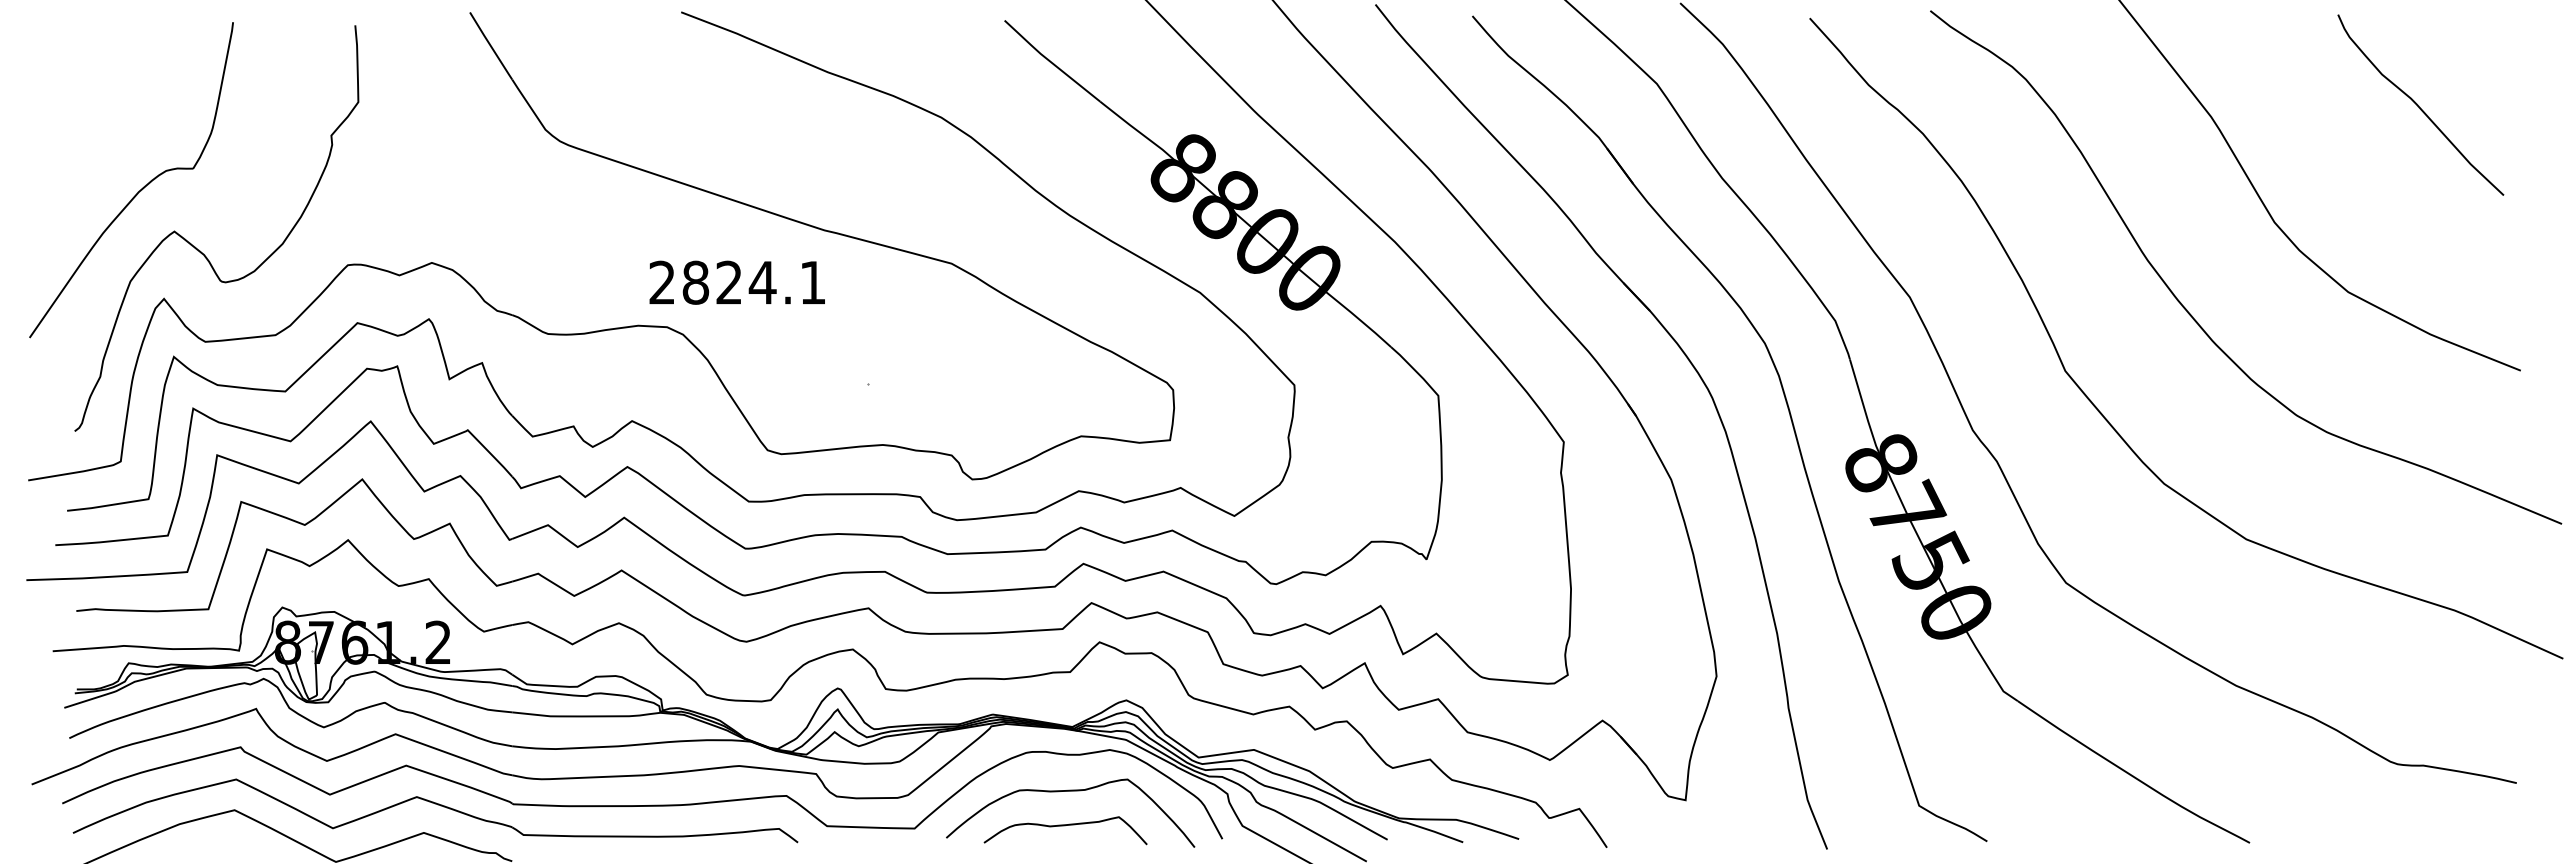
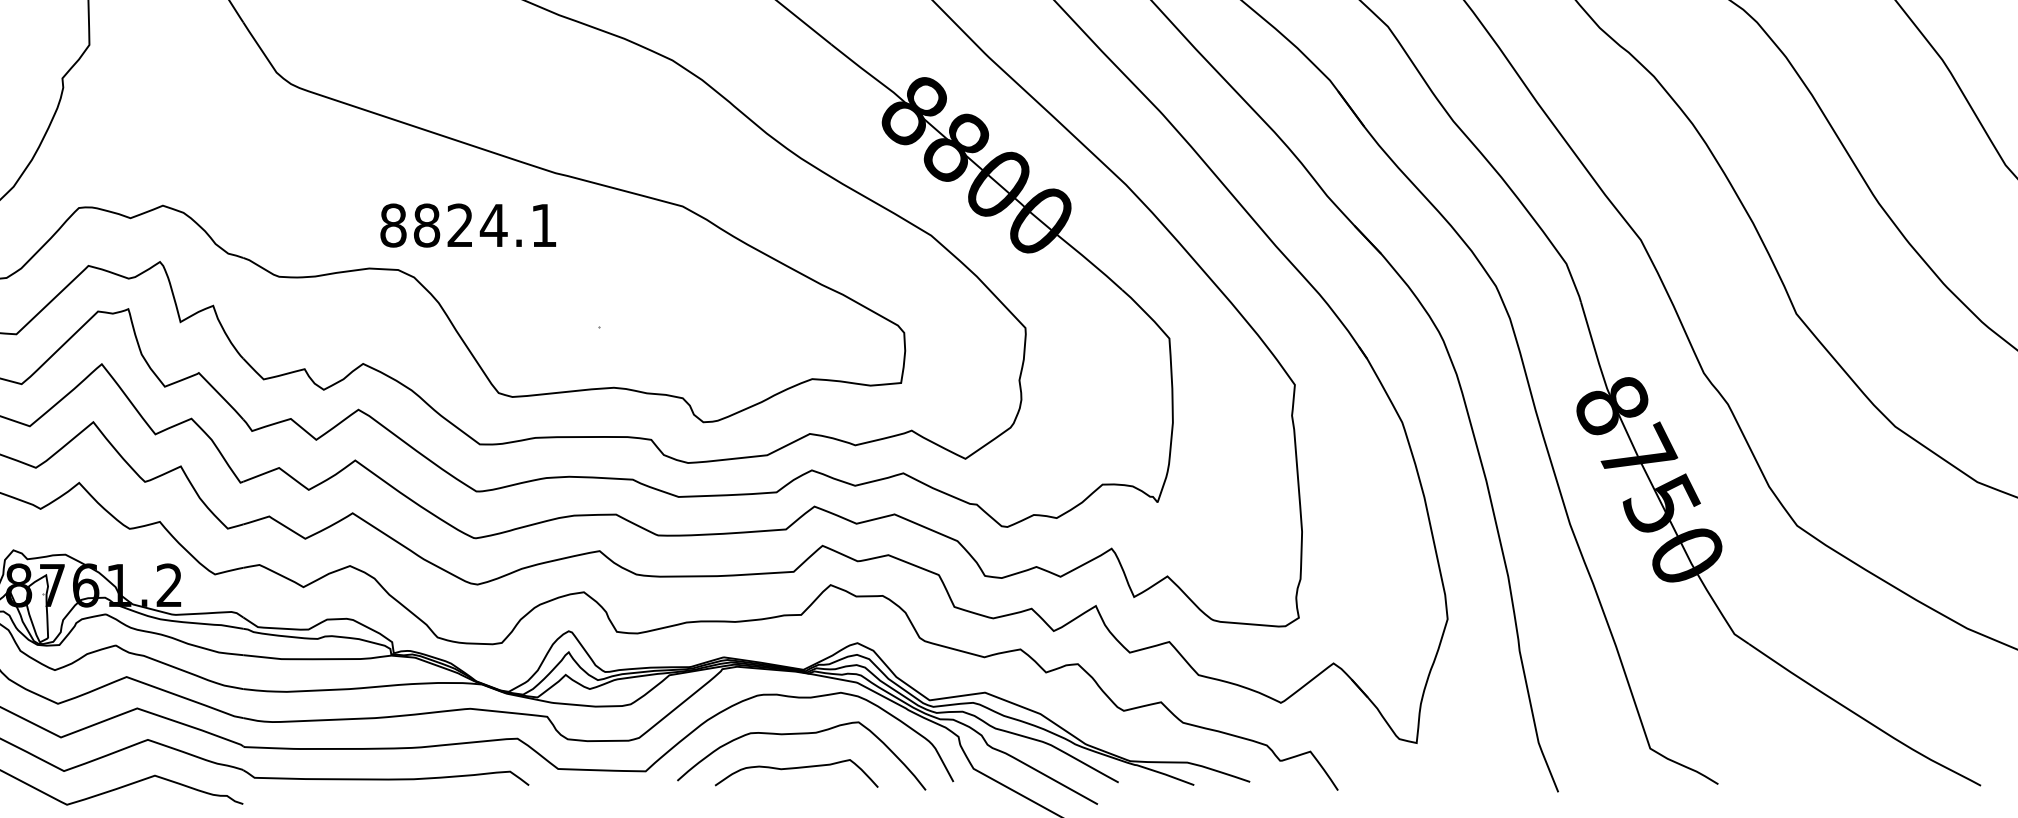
text: (662, 282) -> (393, 225), 2824.1 -> 8824.1

